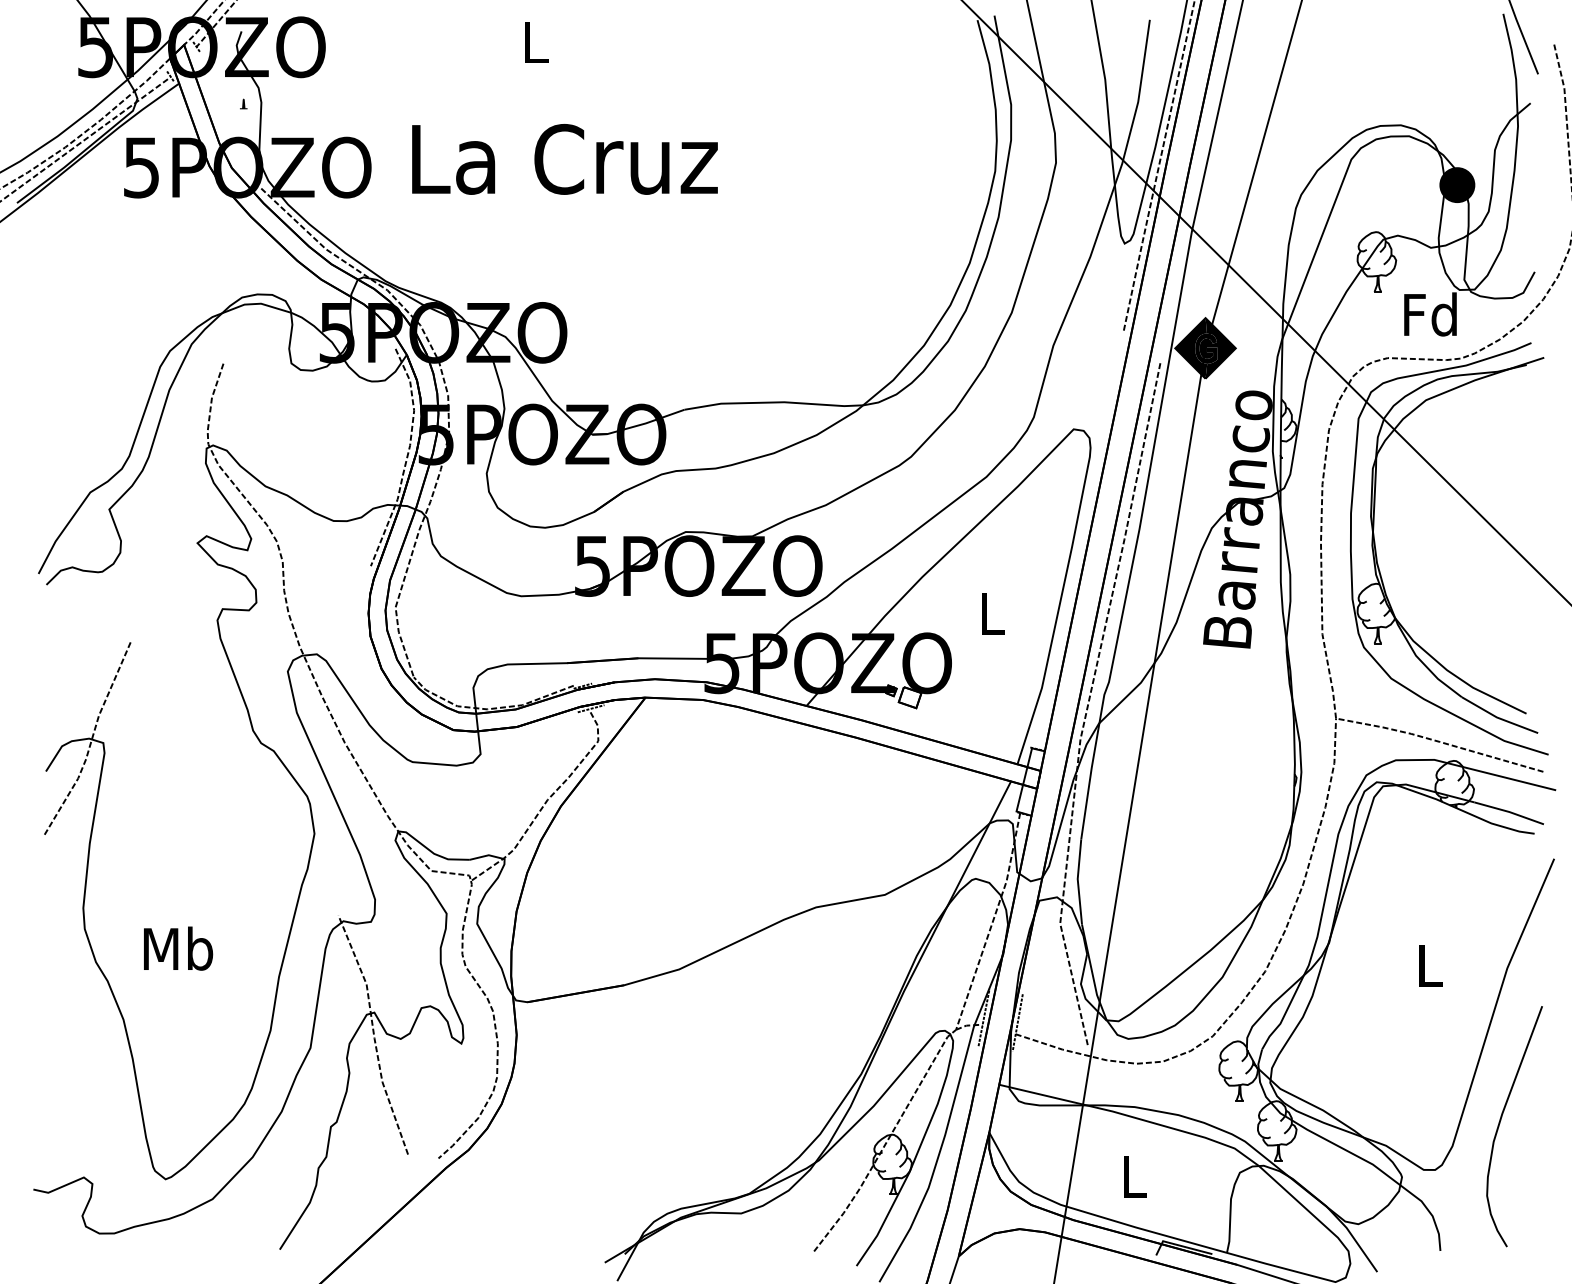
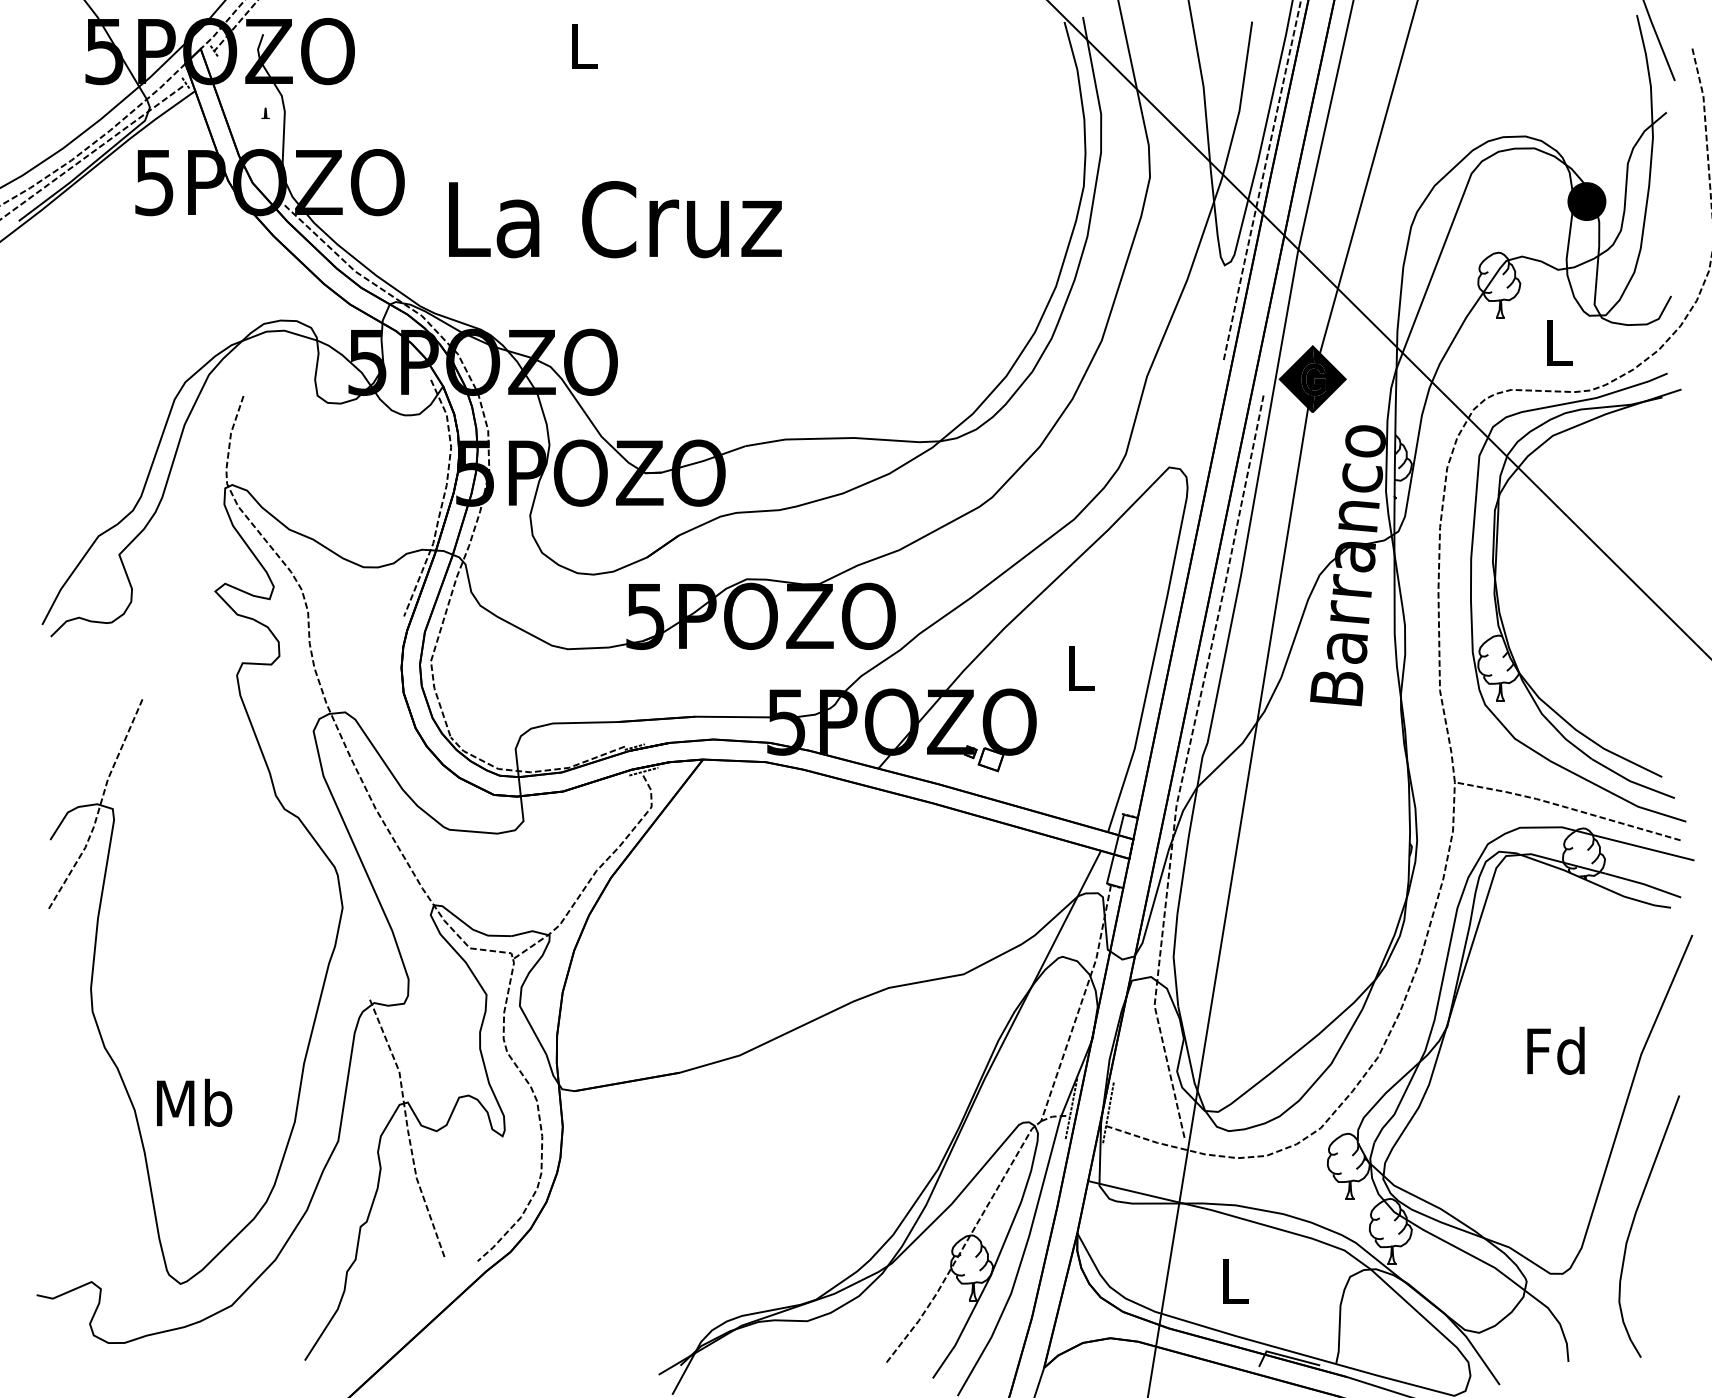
text: (565, 159) -> (615, 219), moved
text: (1430, 314) -> (1557, 342), Fd -> L
text: (178, 948) -> (194, 1102), moved
text: (1428, 964) -> (1555, 1050), L -> Fd

